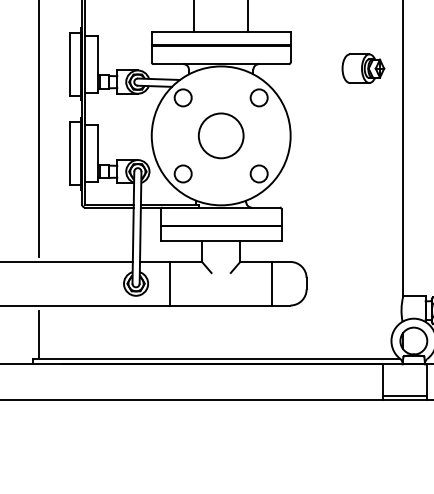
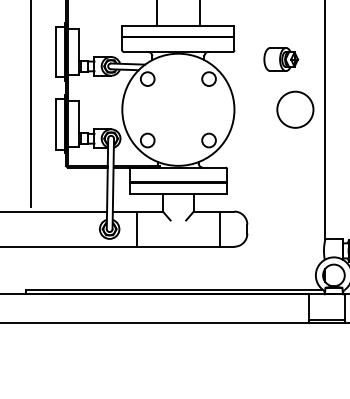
part: (363, 68) -> (281, 59), moved
circle: (221, 135) -> (295, 109), moved
line: (39, 334) -> (31, 270), removed

